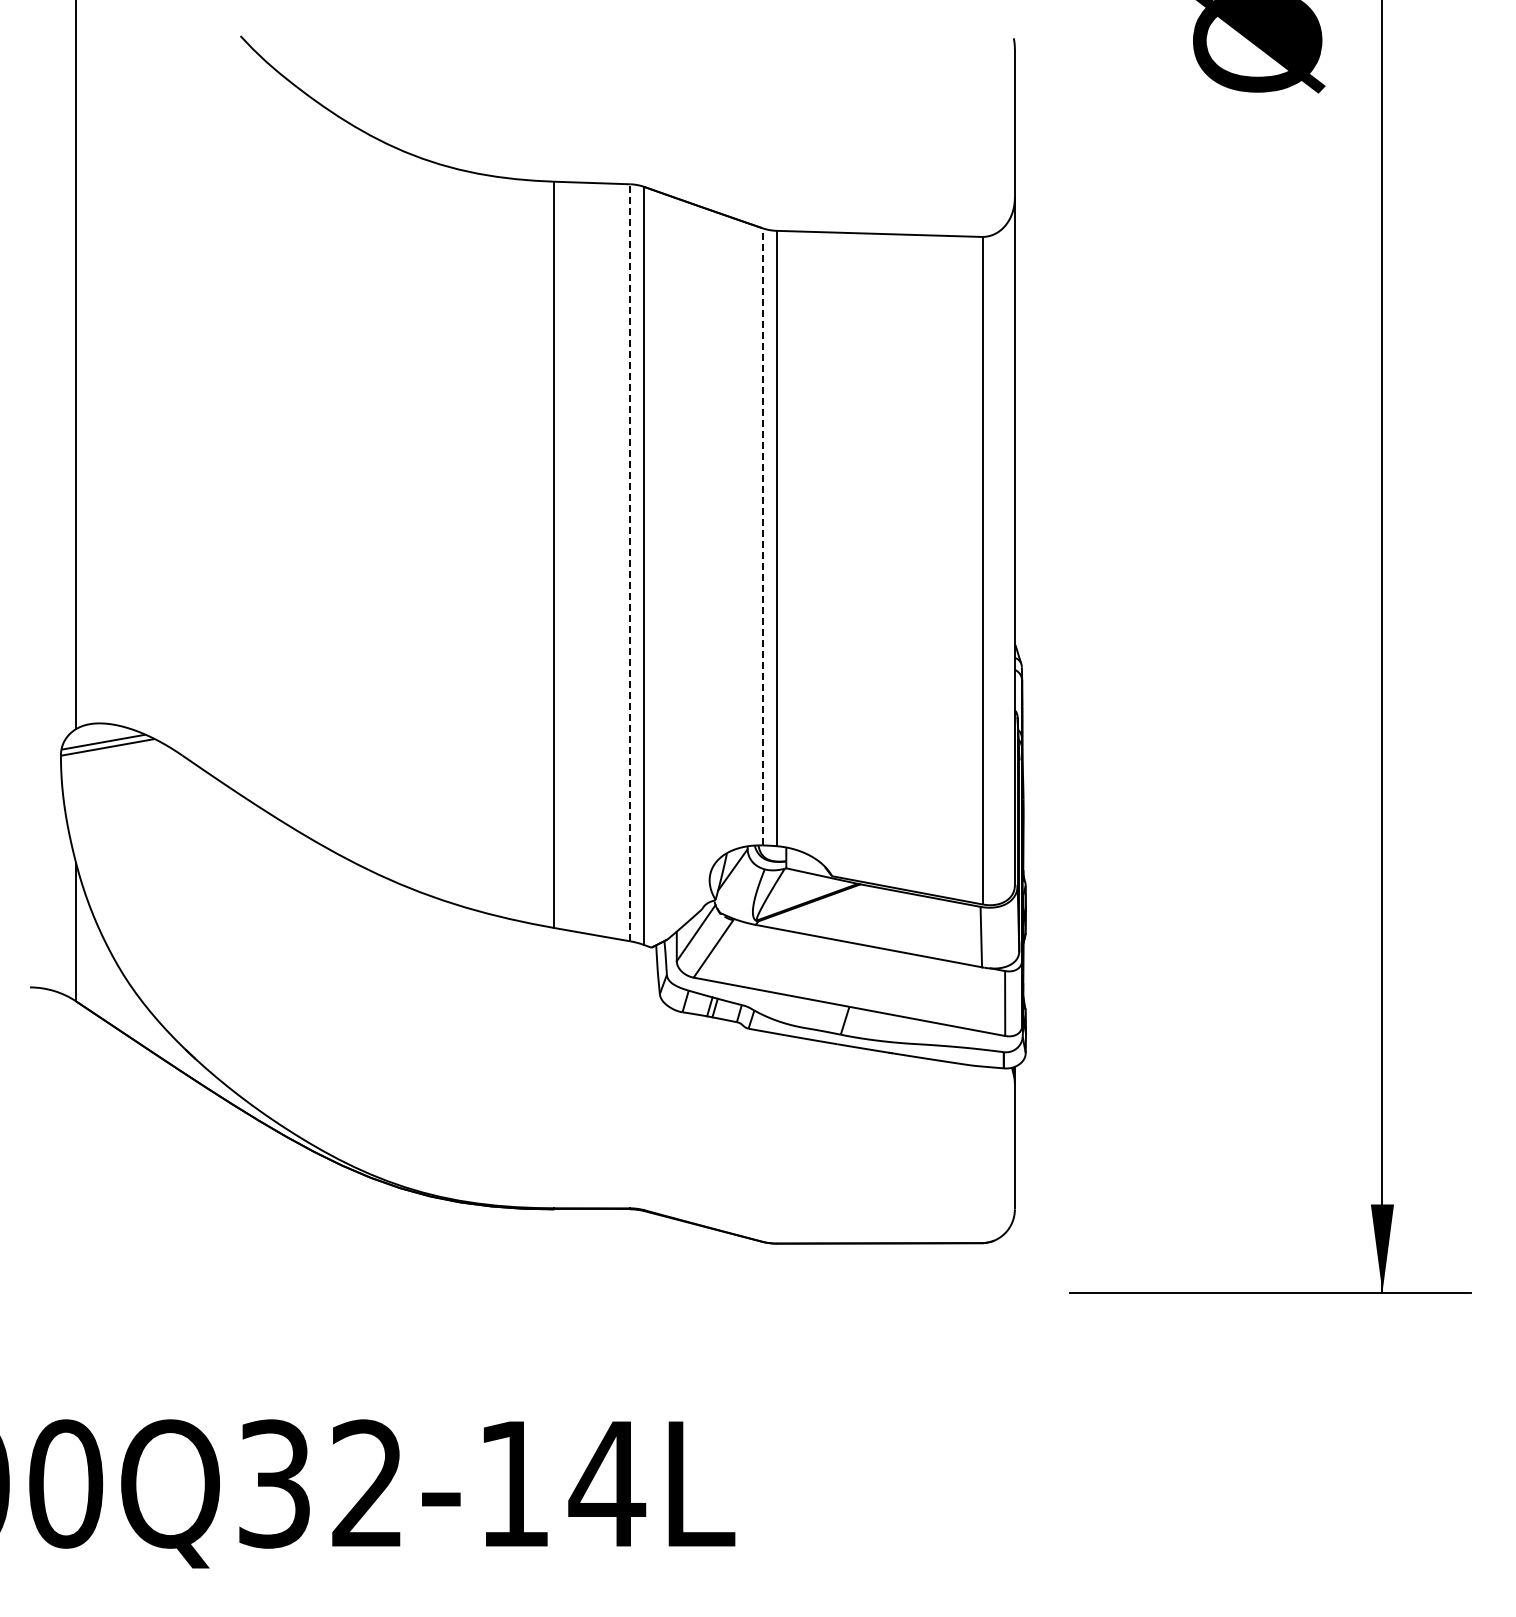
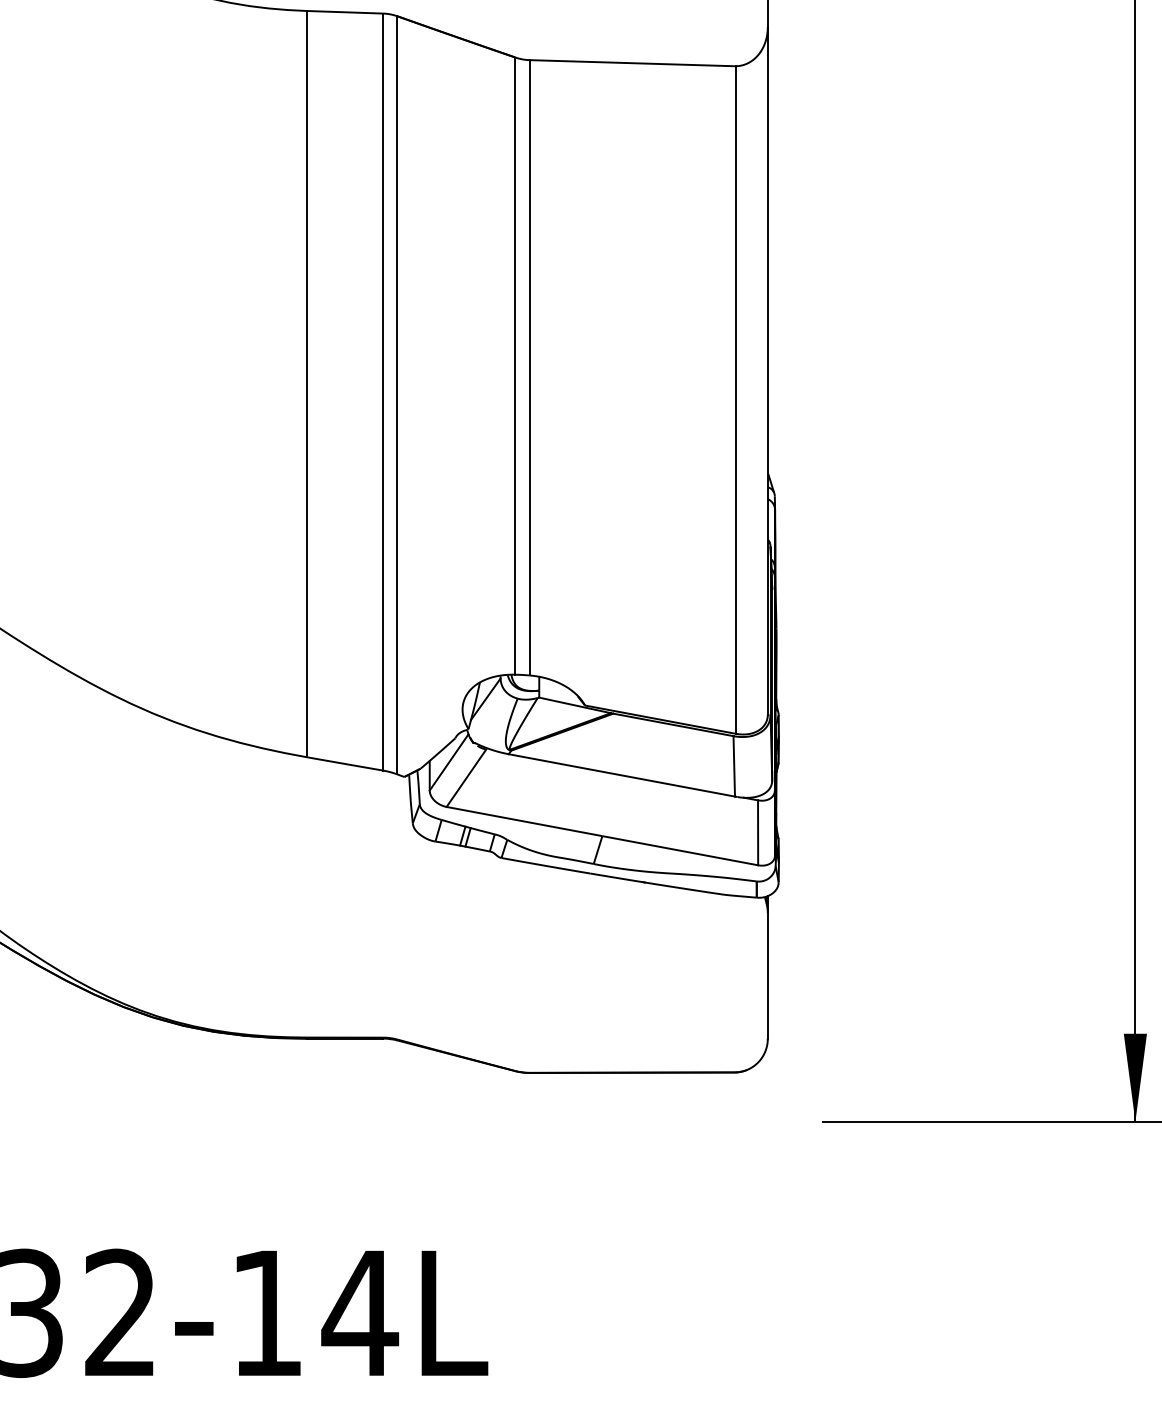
line: (762, 536) -> (515, 365), dashed -> solid
line: (630, 562) -> (383, 391), dashed -> solid

